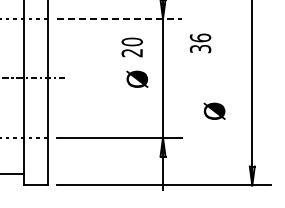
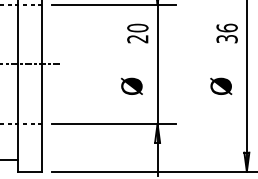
line: (120, 18) -> (115, 4), dashed -> solid
text: (200, 43) -> (227, 33), moved
text: (131, 47) -> (137, 33), moved
text: (137, 78) -> (132, 85), moved
text: (214, 110) -> (221, 85), moved

